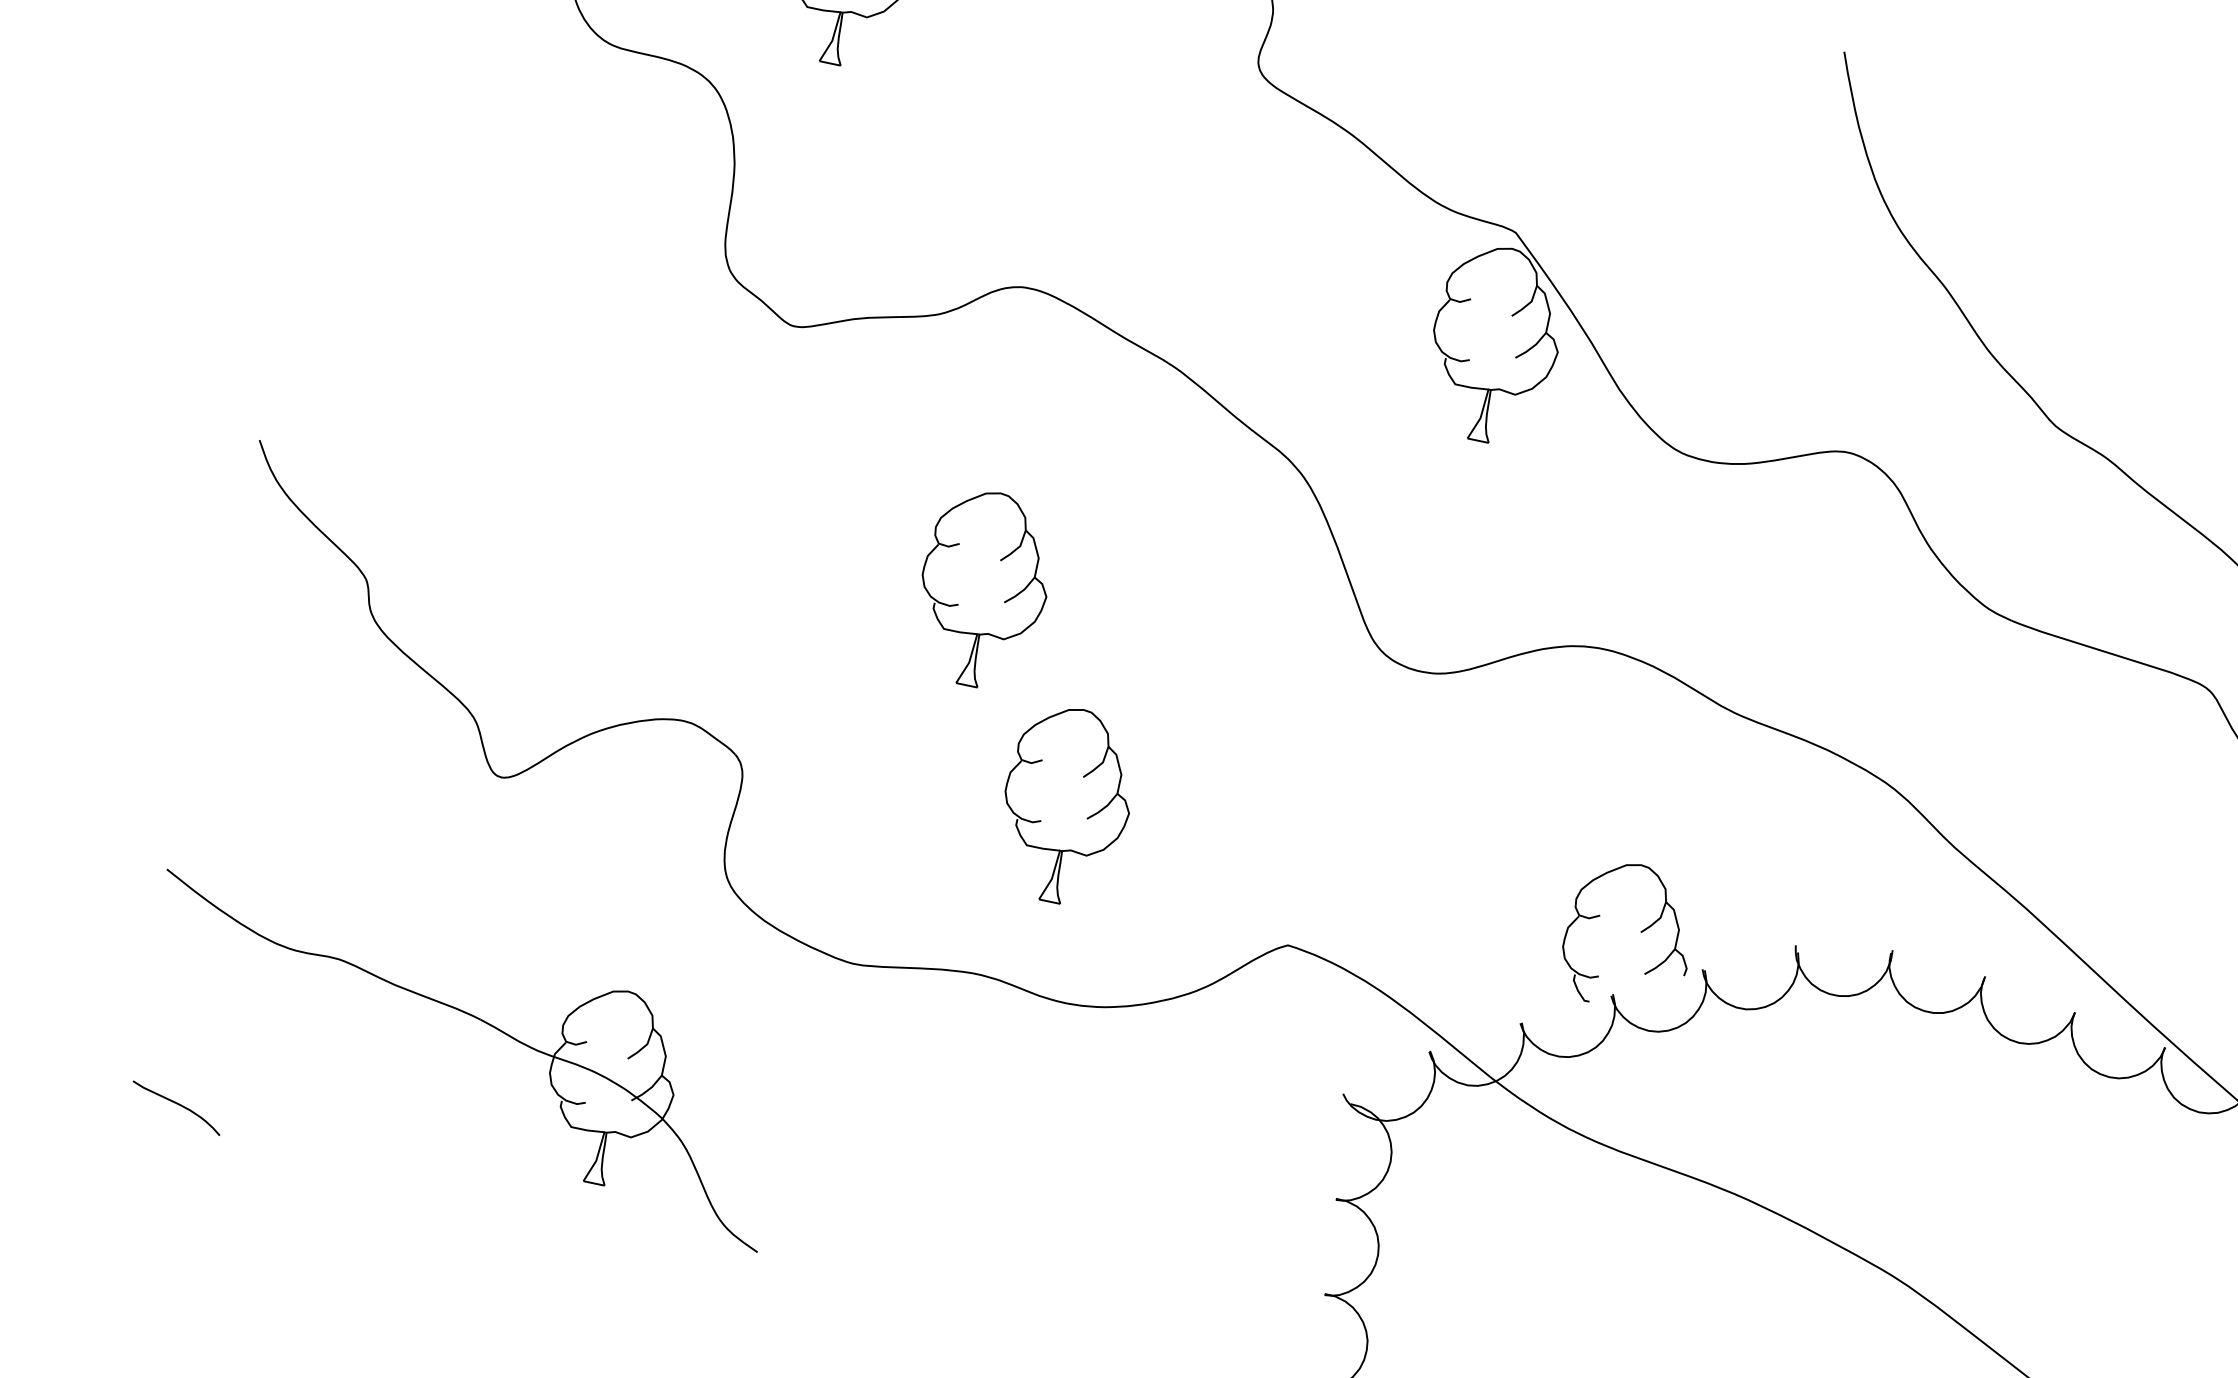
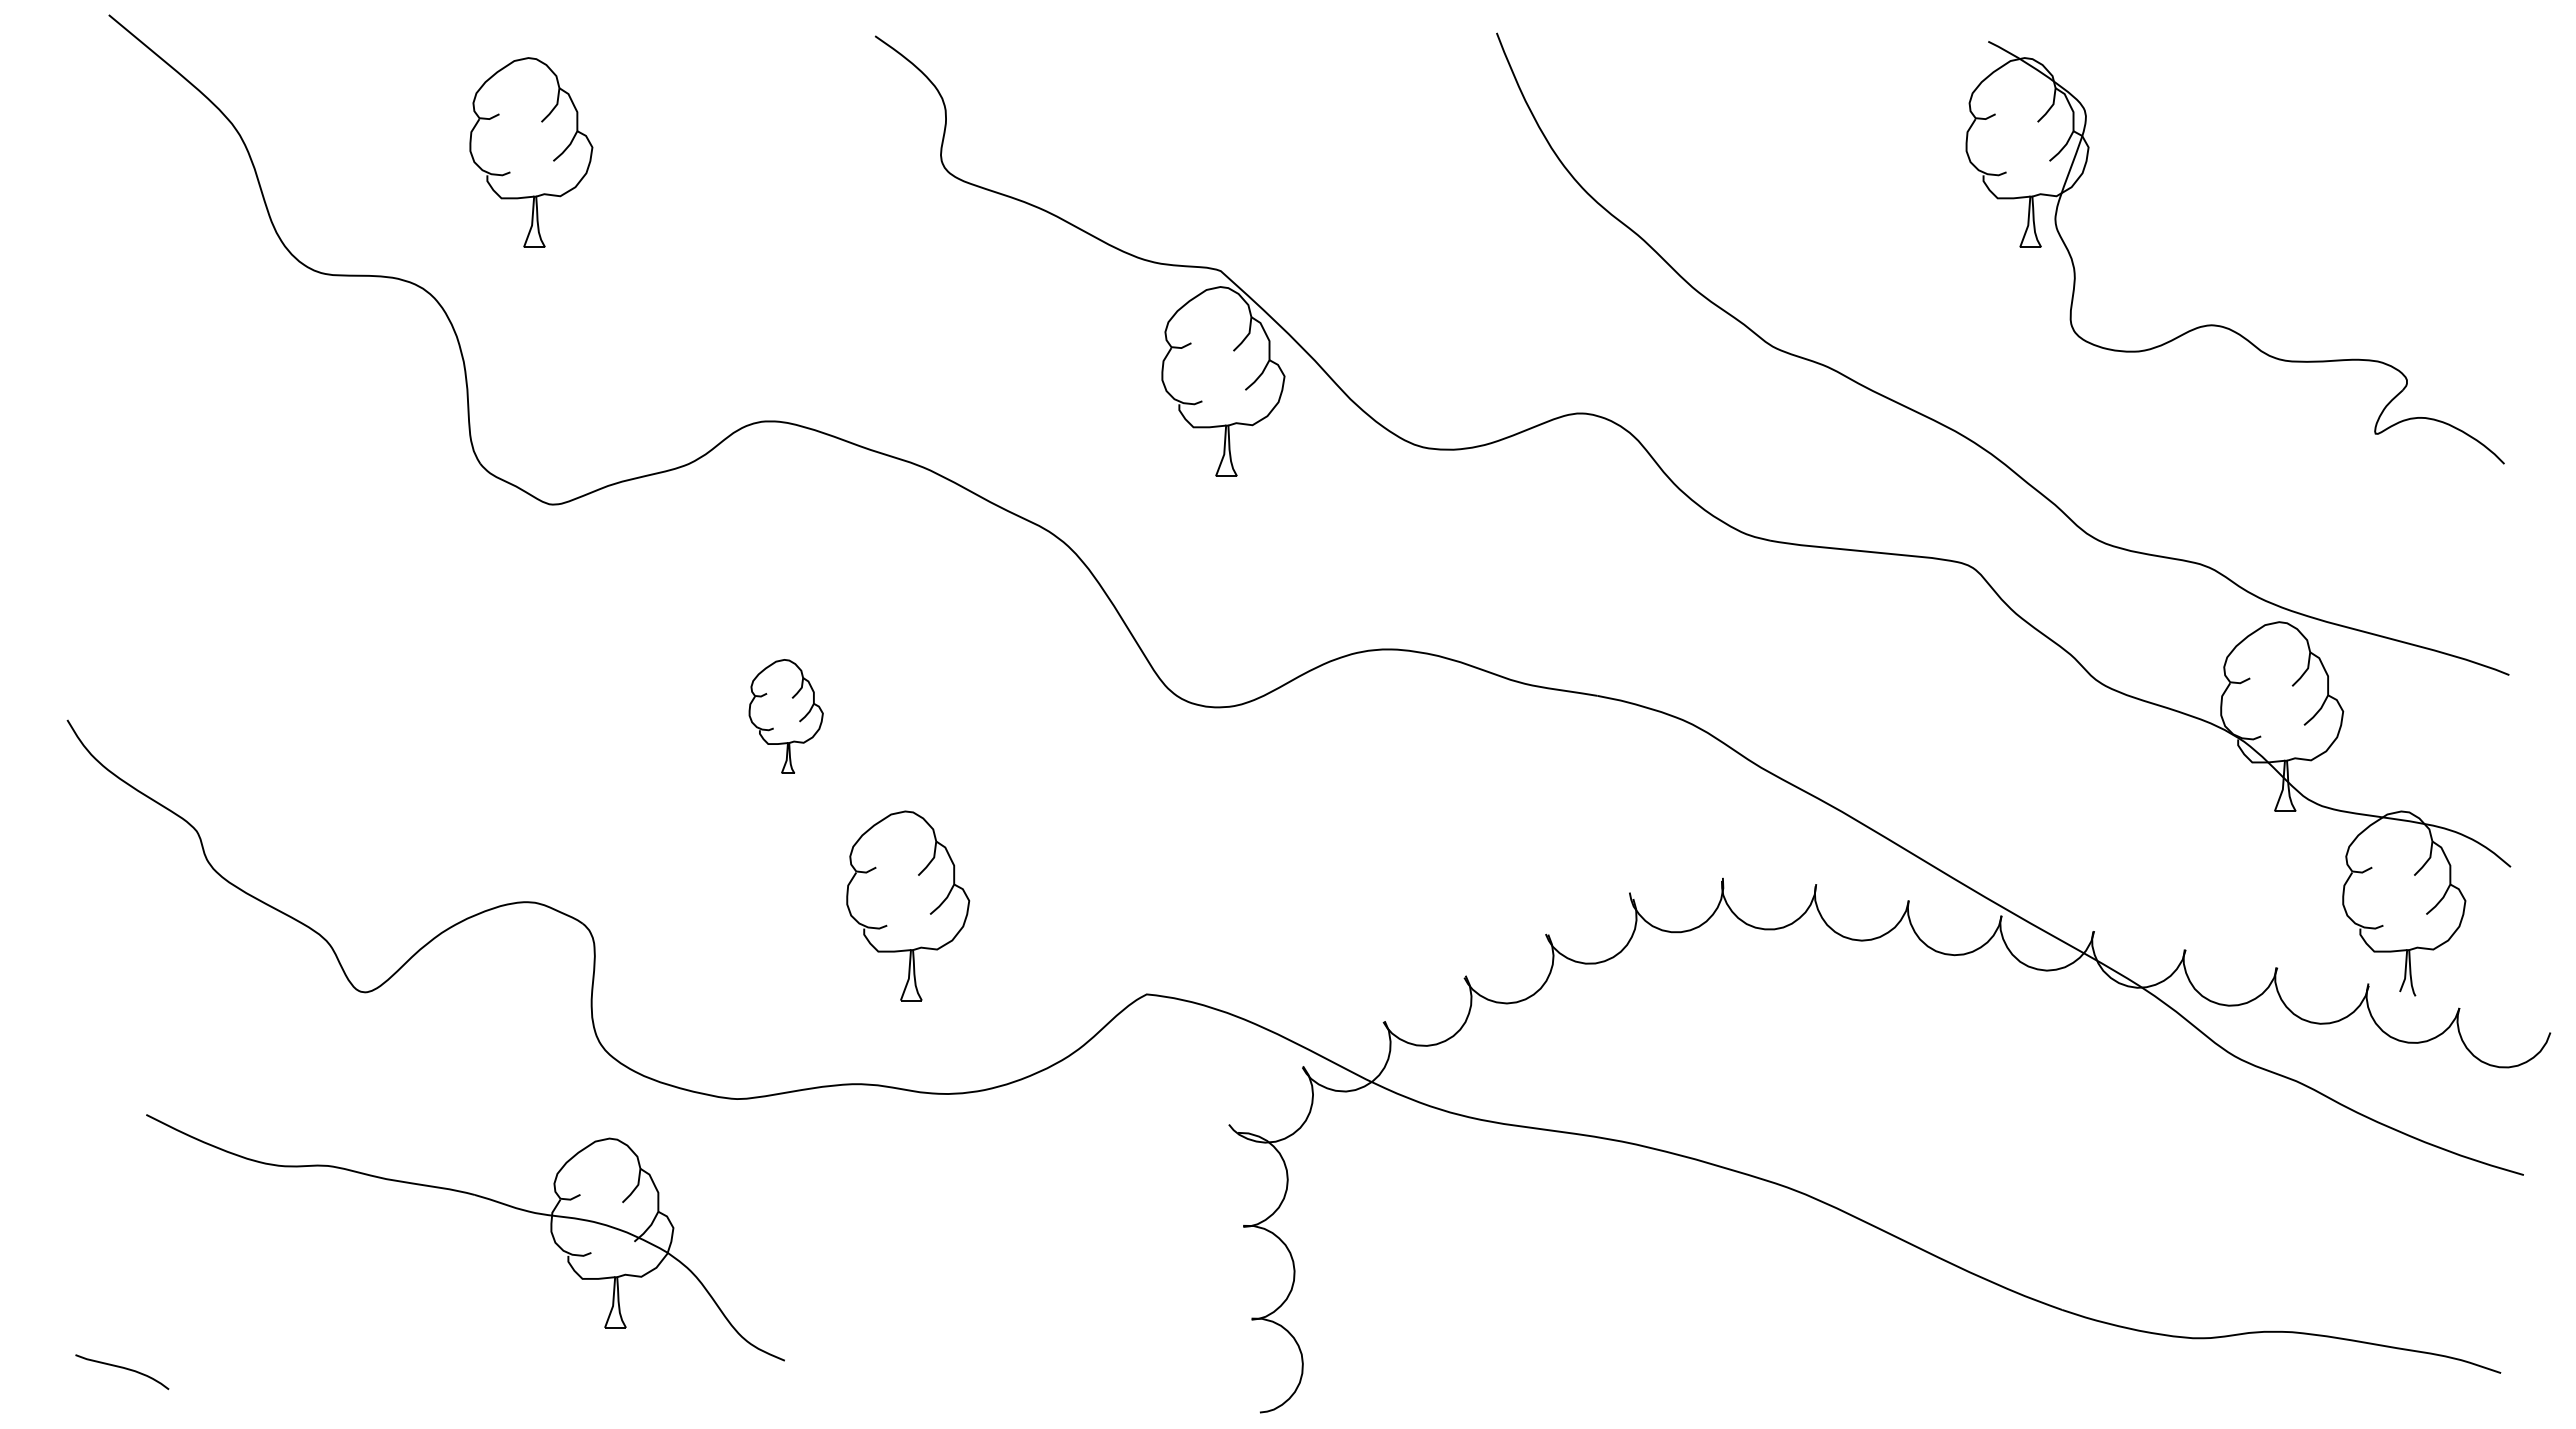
part: (984, 589) -> (786, 716), size x0.6
part: (1640, 932) -> (1479, 911), removed
part: (481, 1021) -> (475, 1196), moved

